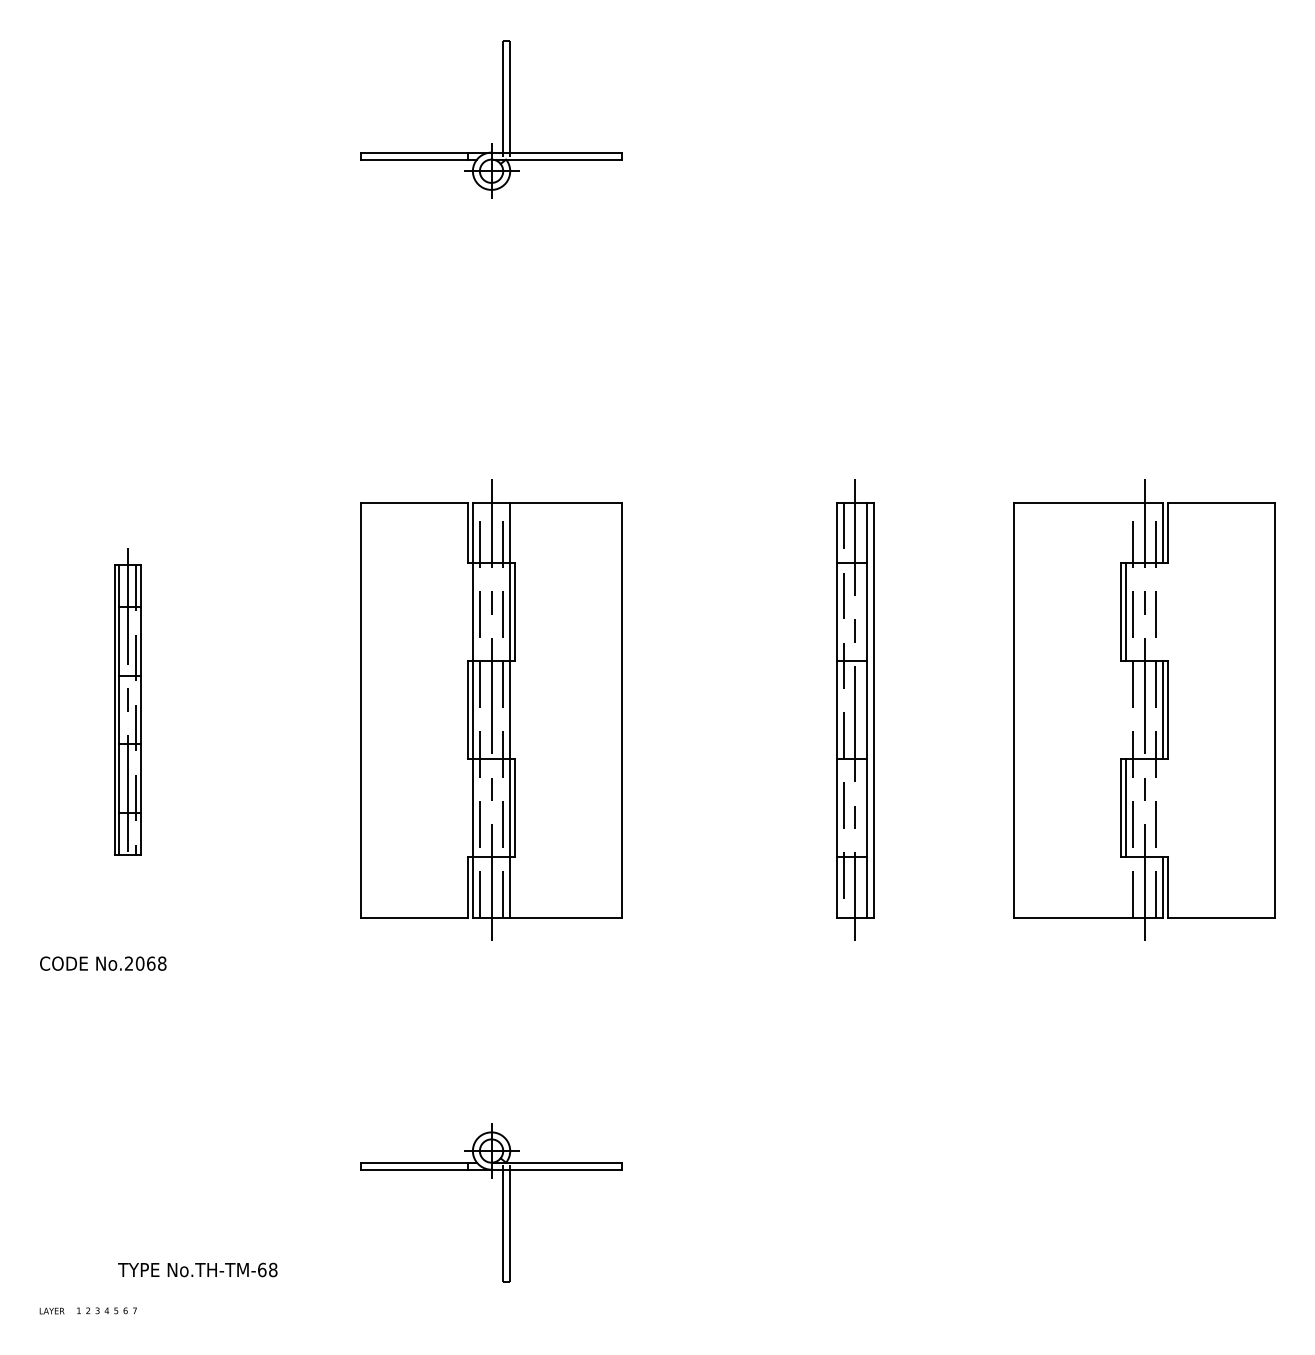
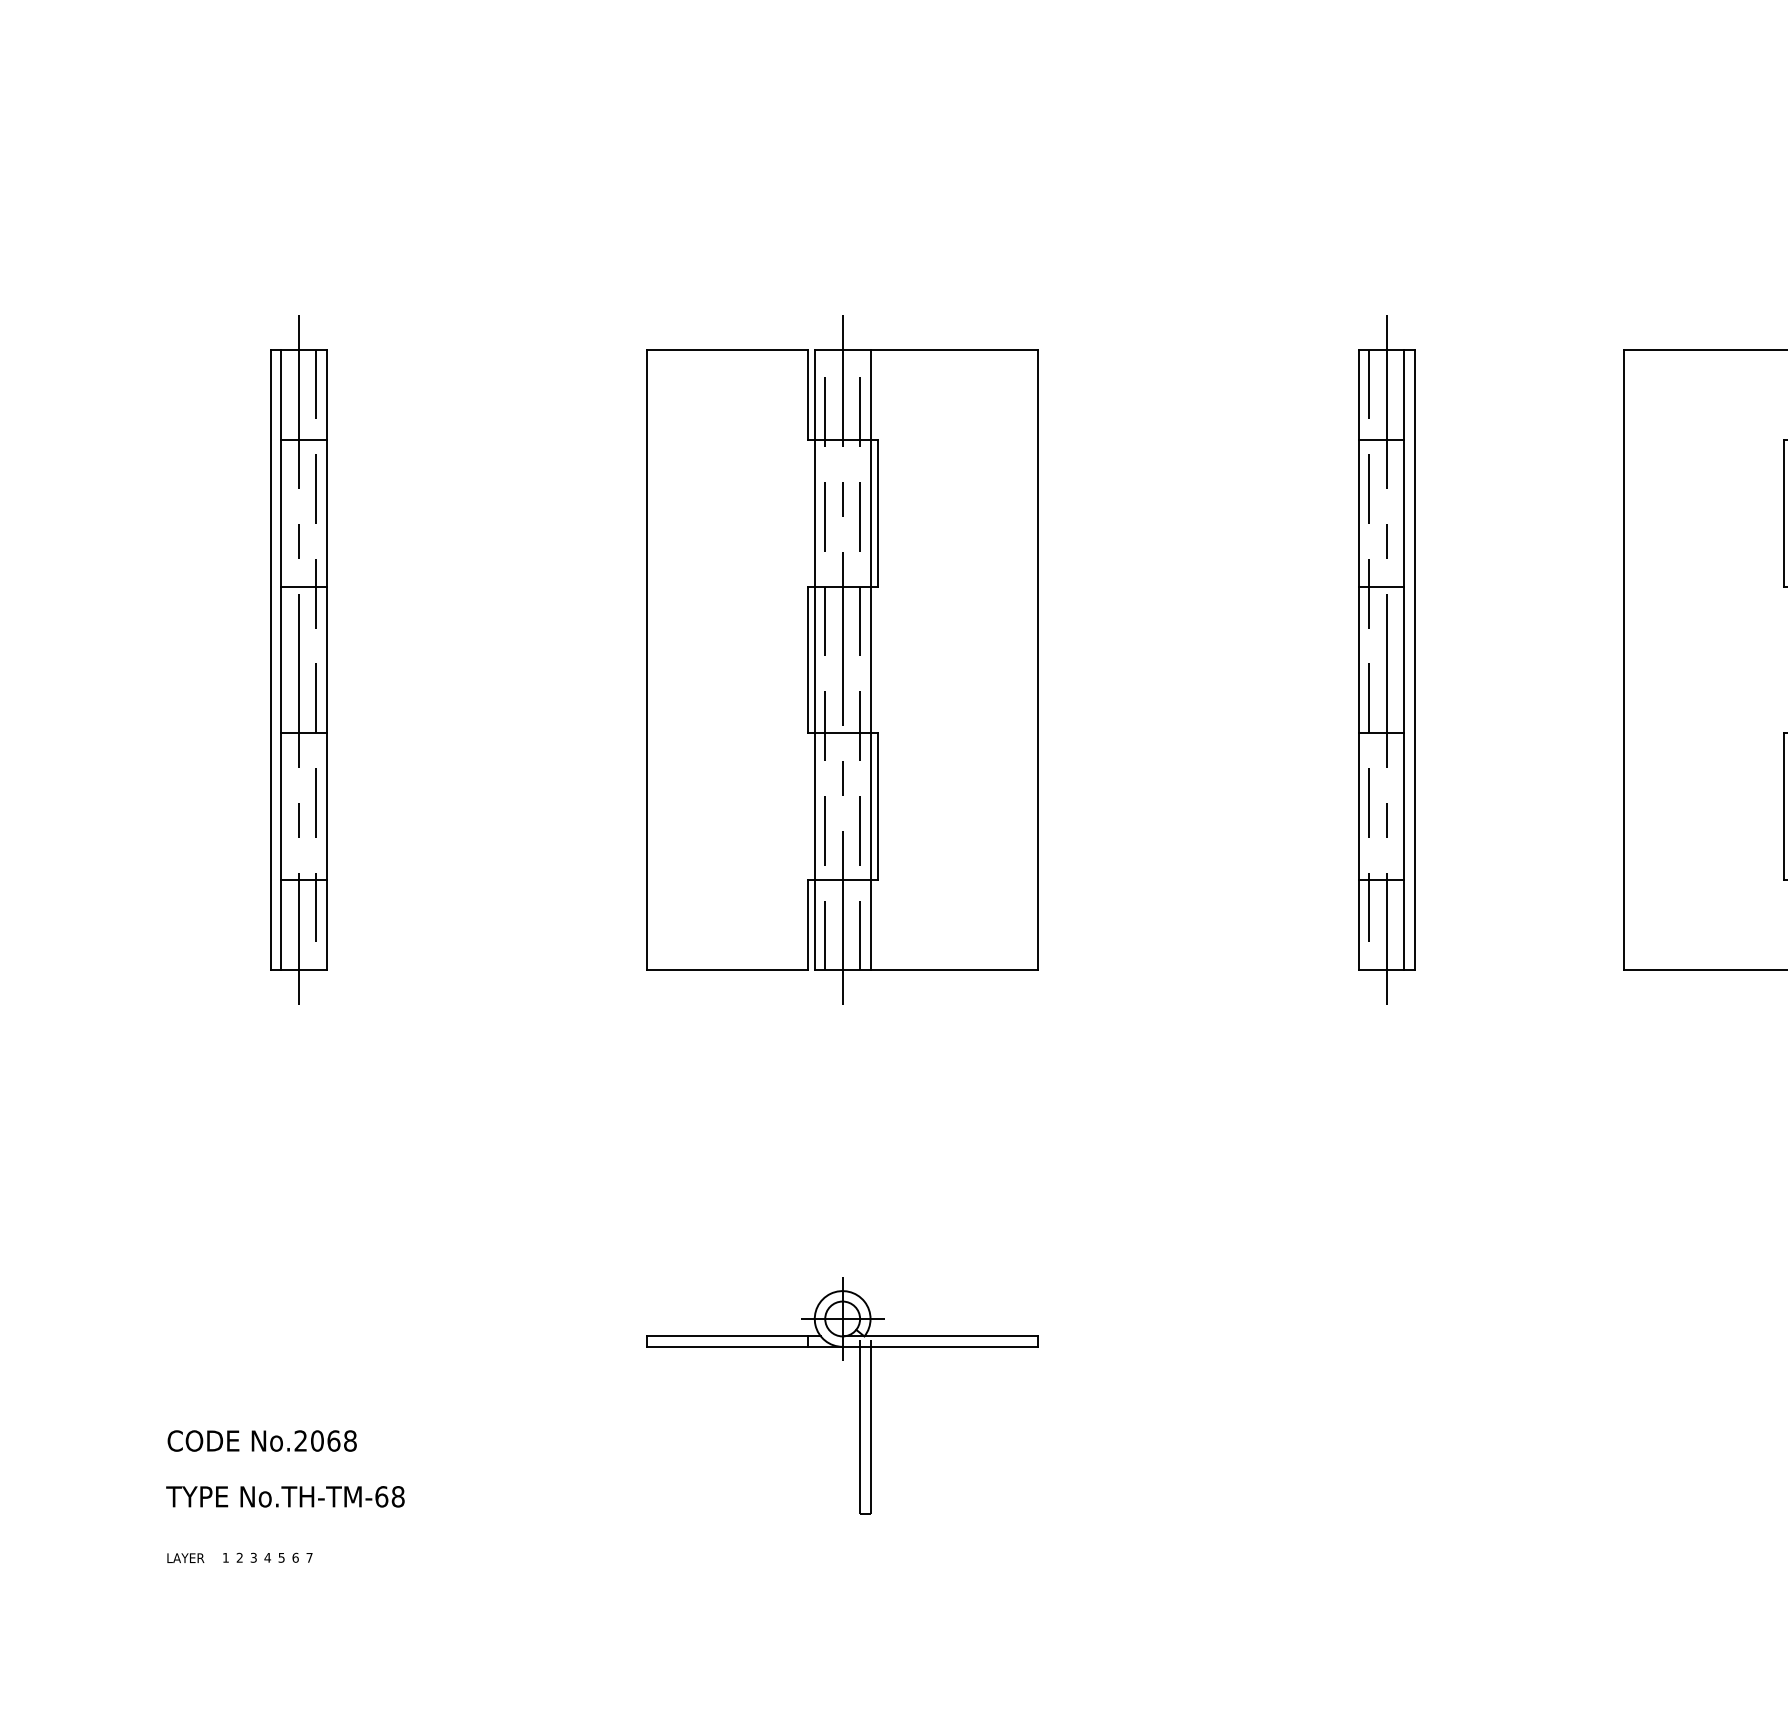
part: (127, 709) -> (298, 658), size x1.43
text: (103, 963) -> (262, 1440), moved
text: (197, 1269) -> (285, 1496), moved

